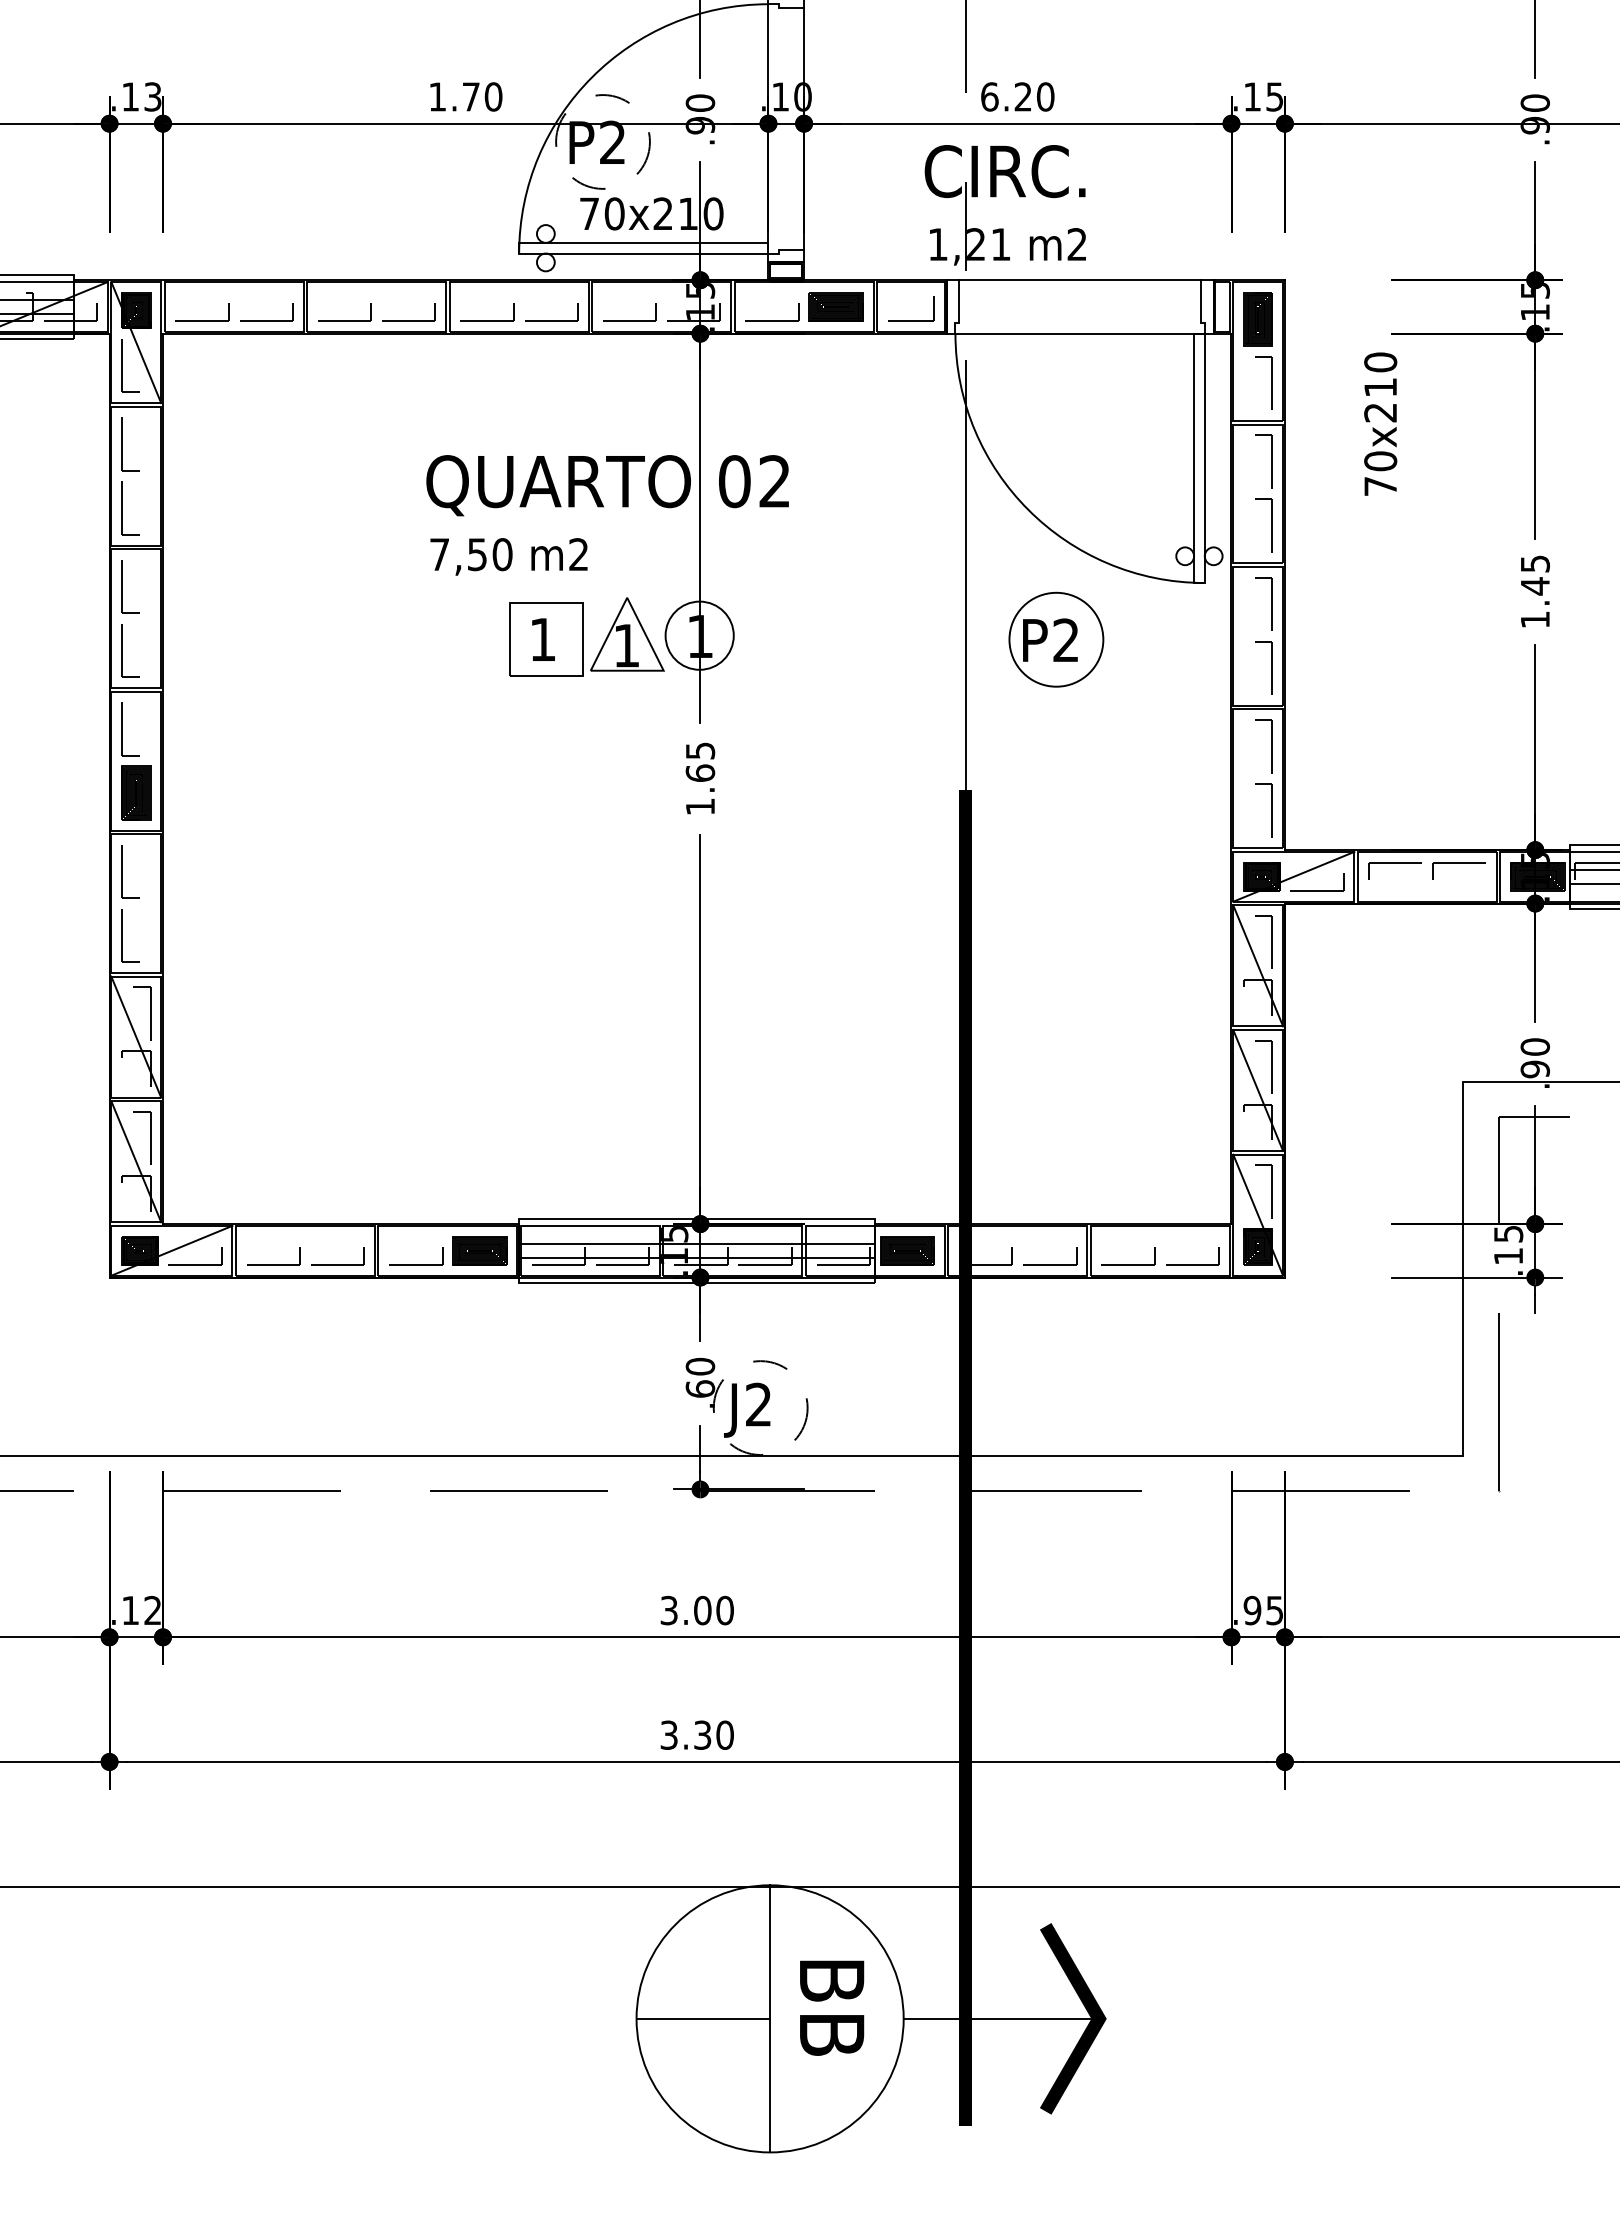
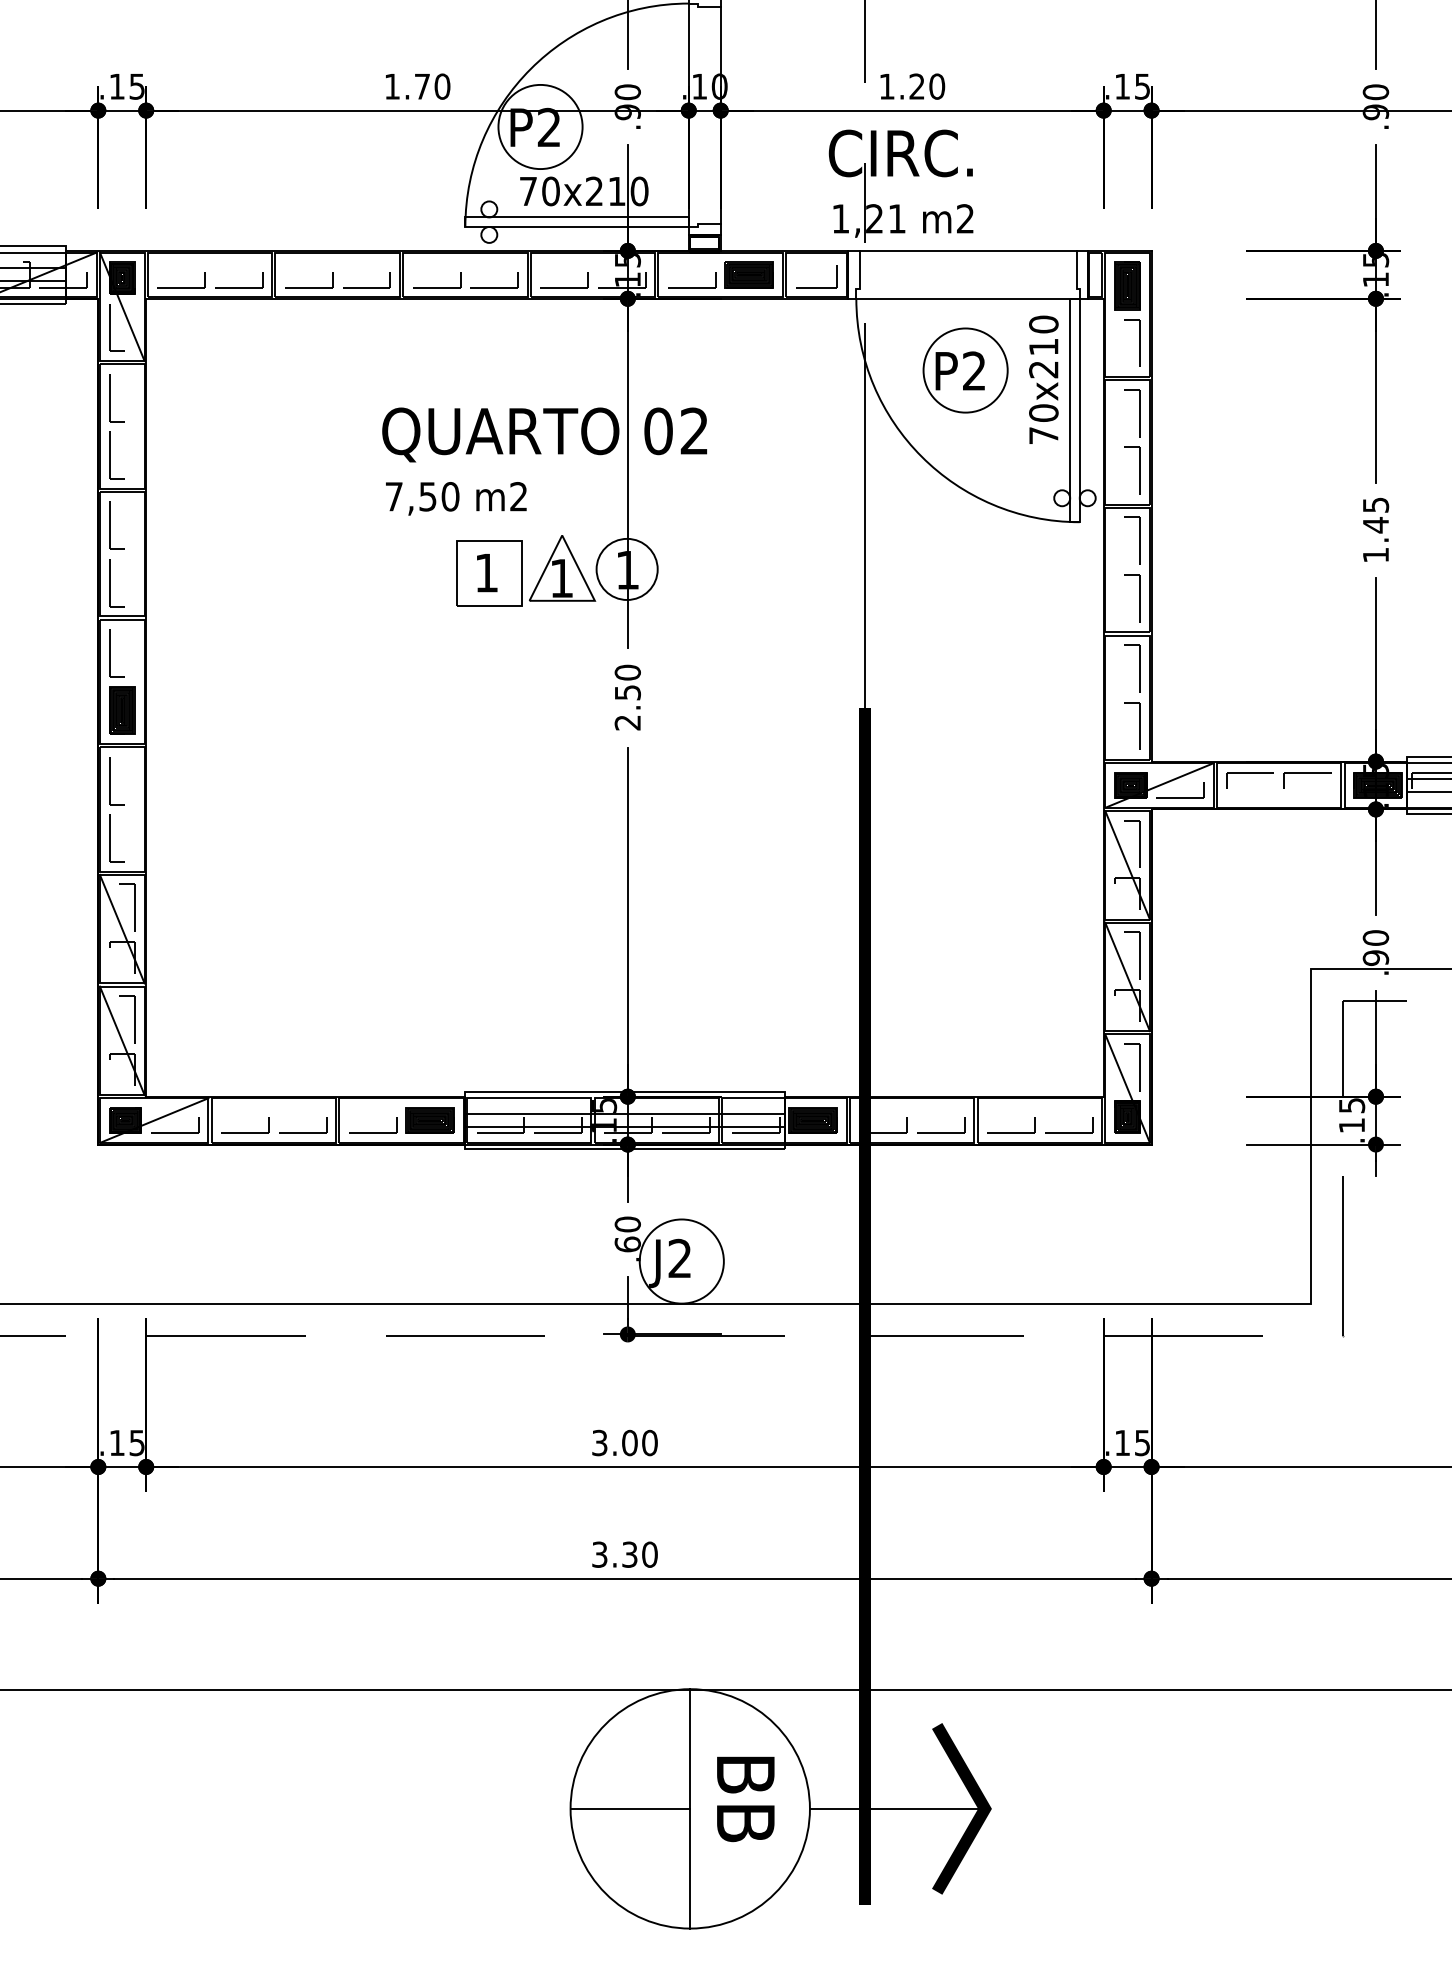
text: (153, 96) -> (137, 86), .13 -> .15
text: (989, 96) -> (886, 86), 6.20 -> 1.20
circle: (602, 141) -> (540, 126), dashed -> solid
text: (1380, 423) -> (1043, 379), moved
part: (1056, 639) -> (965, 370), moved
text: (700, 778) -> (627, 697), 1.65 -> 2.50
circle: (760, 1408) -> (681, 1261), dashed -> solid
text: (152, 1610) -> (136, 1442), .12 -> .15
text: (1252, 1610) -> (1122, 1442), .95 -> .15

